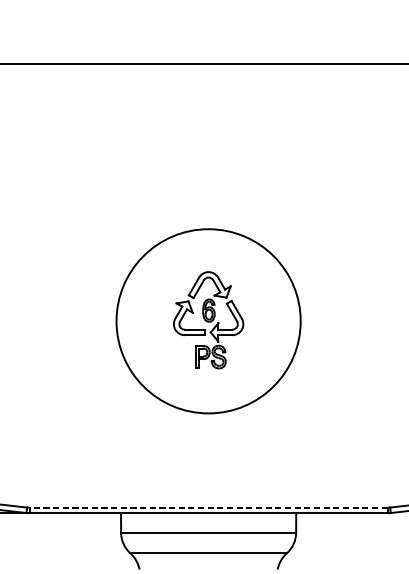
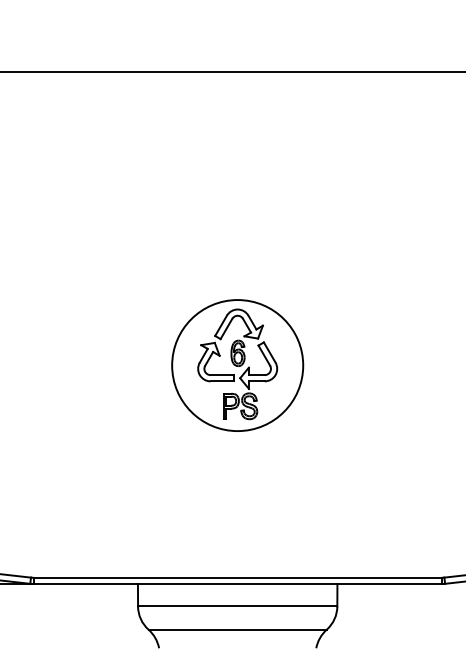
circle: (208, 321) -> (237, 365), size x0.62
line: (208, 507) -> (237, 577), dashed -> solid

